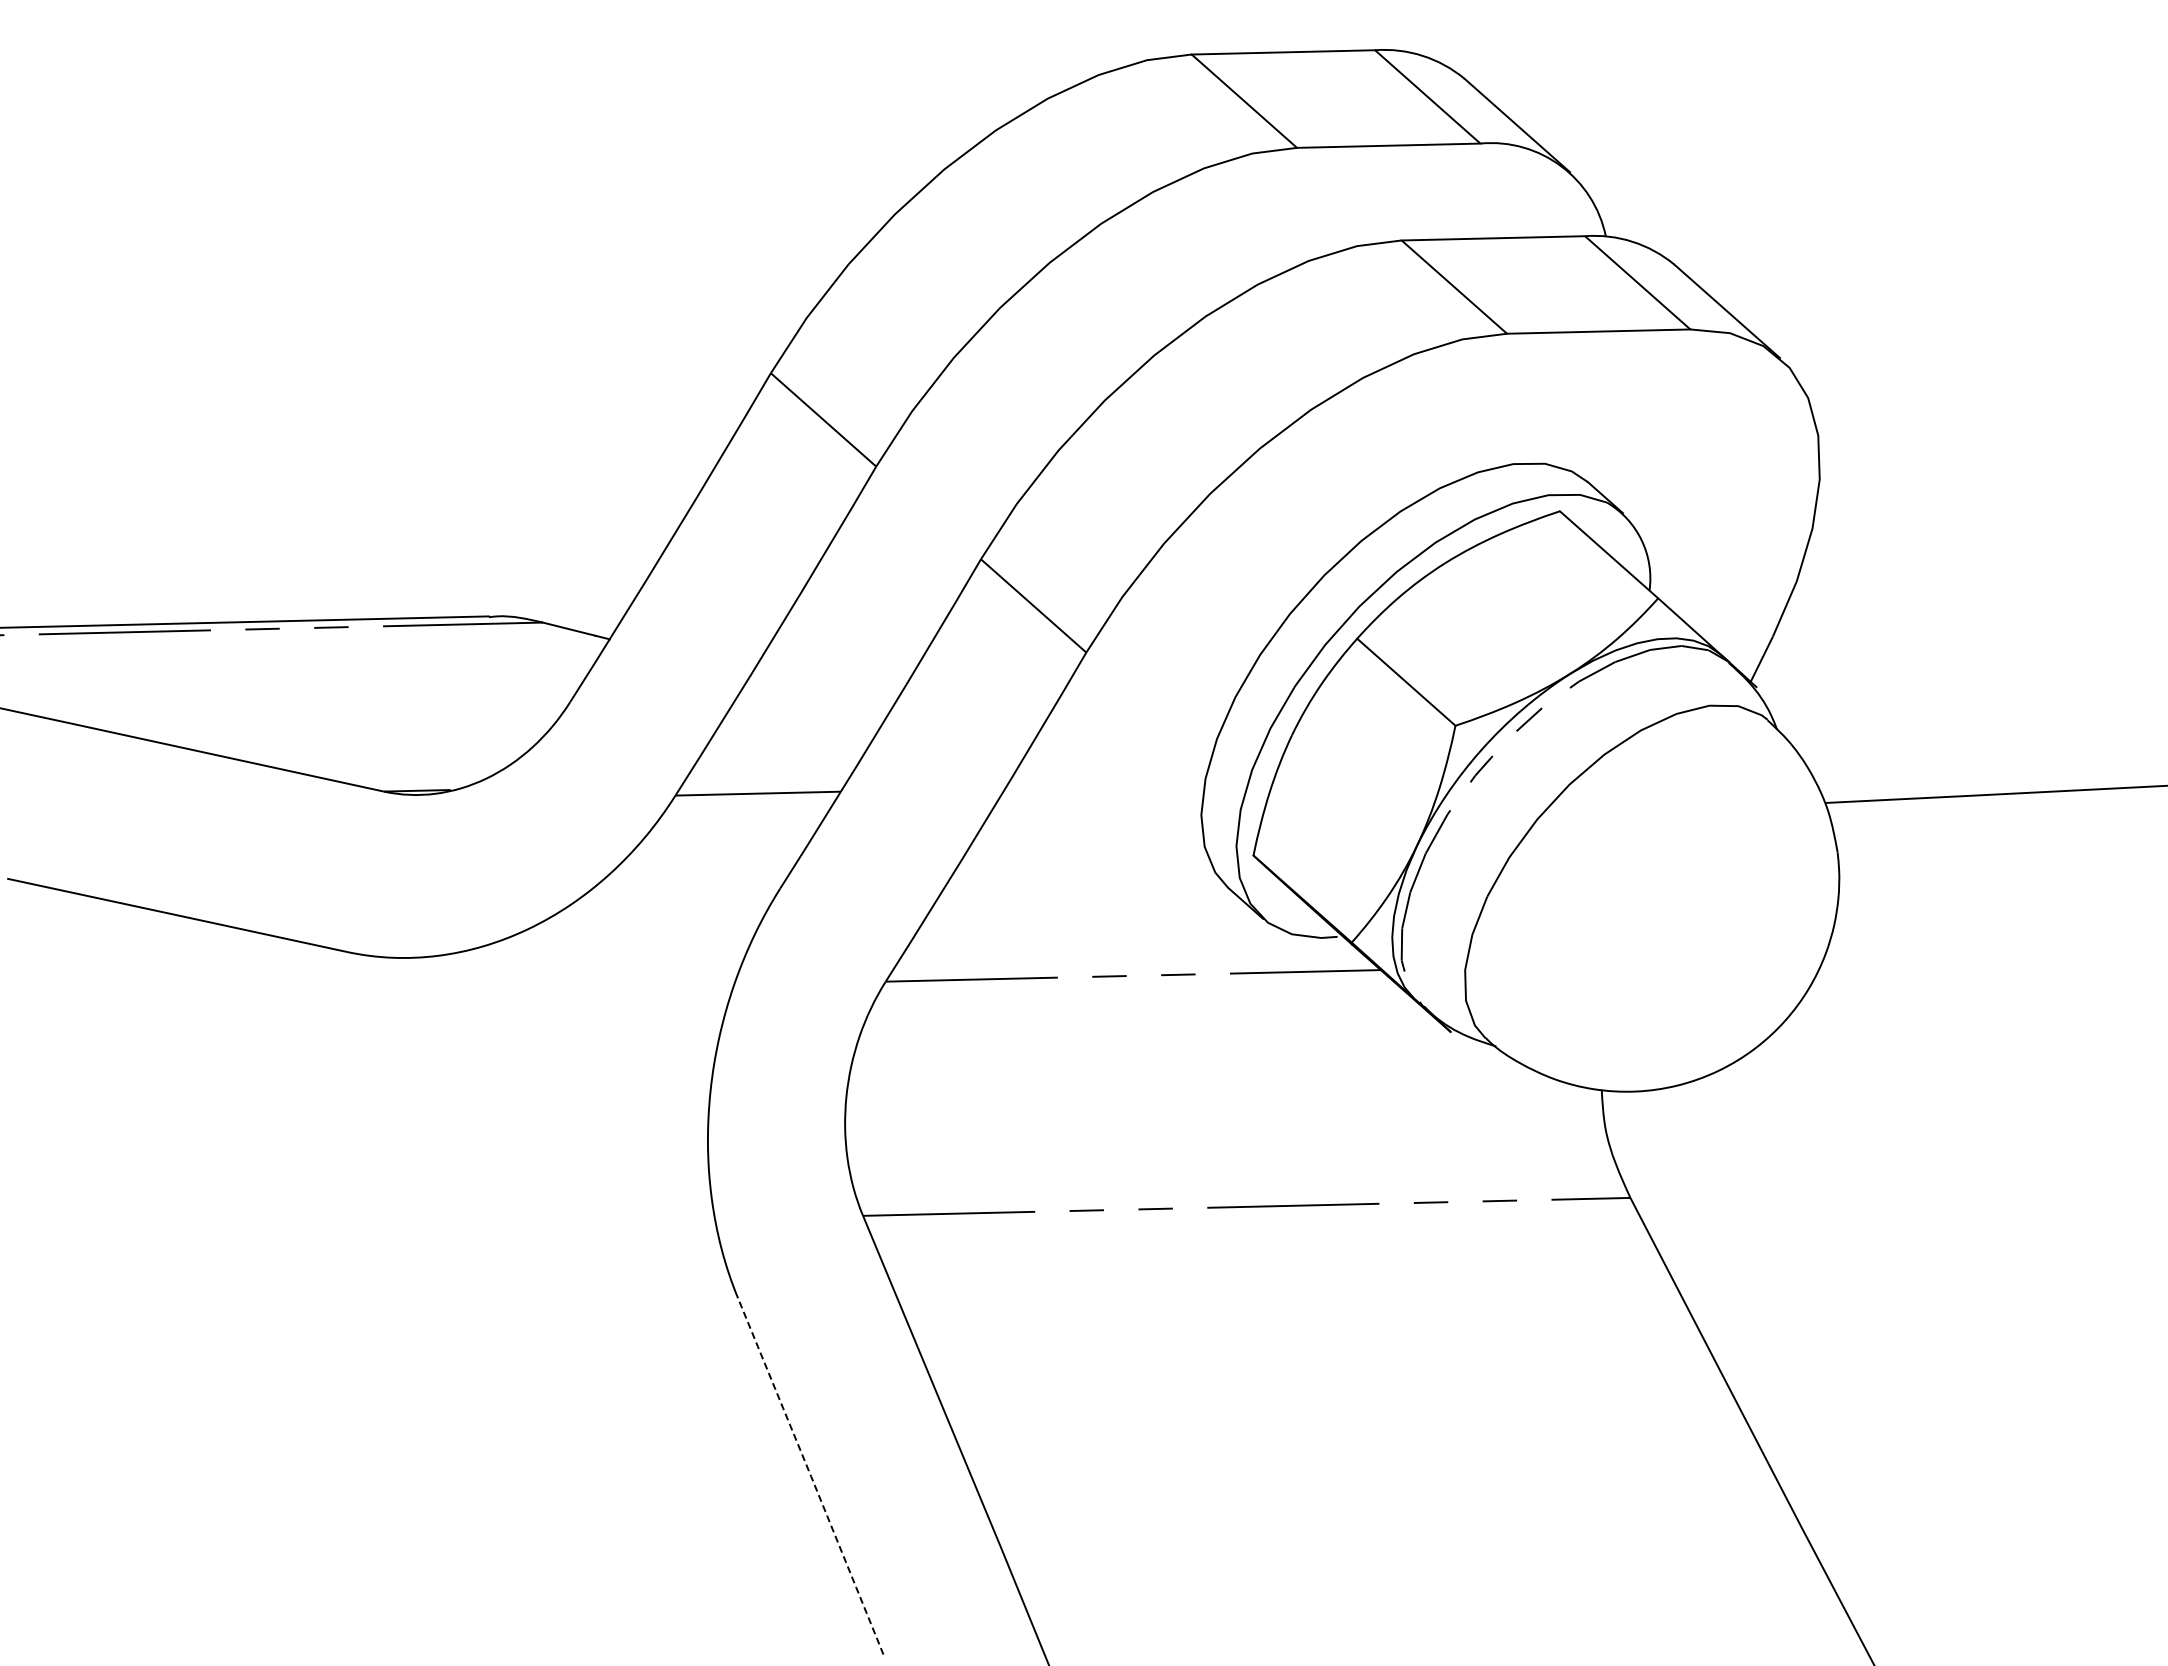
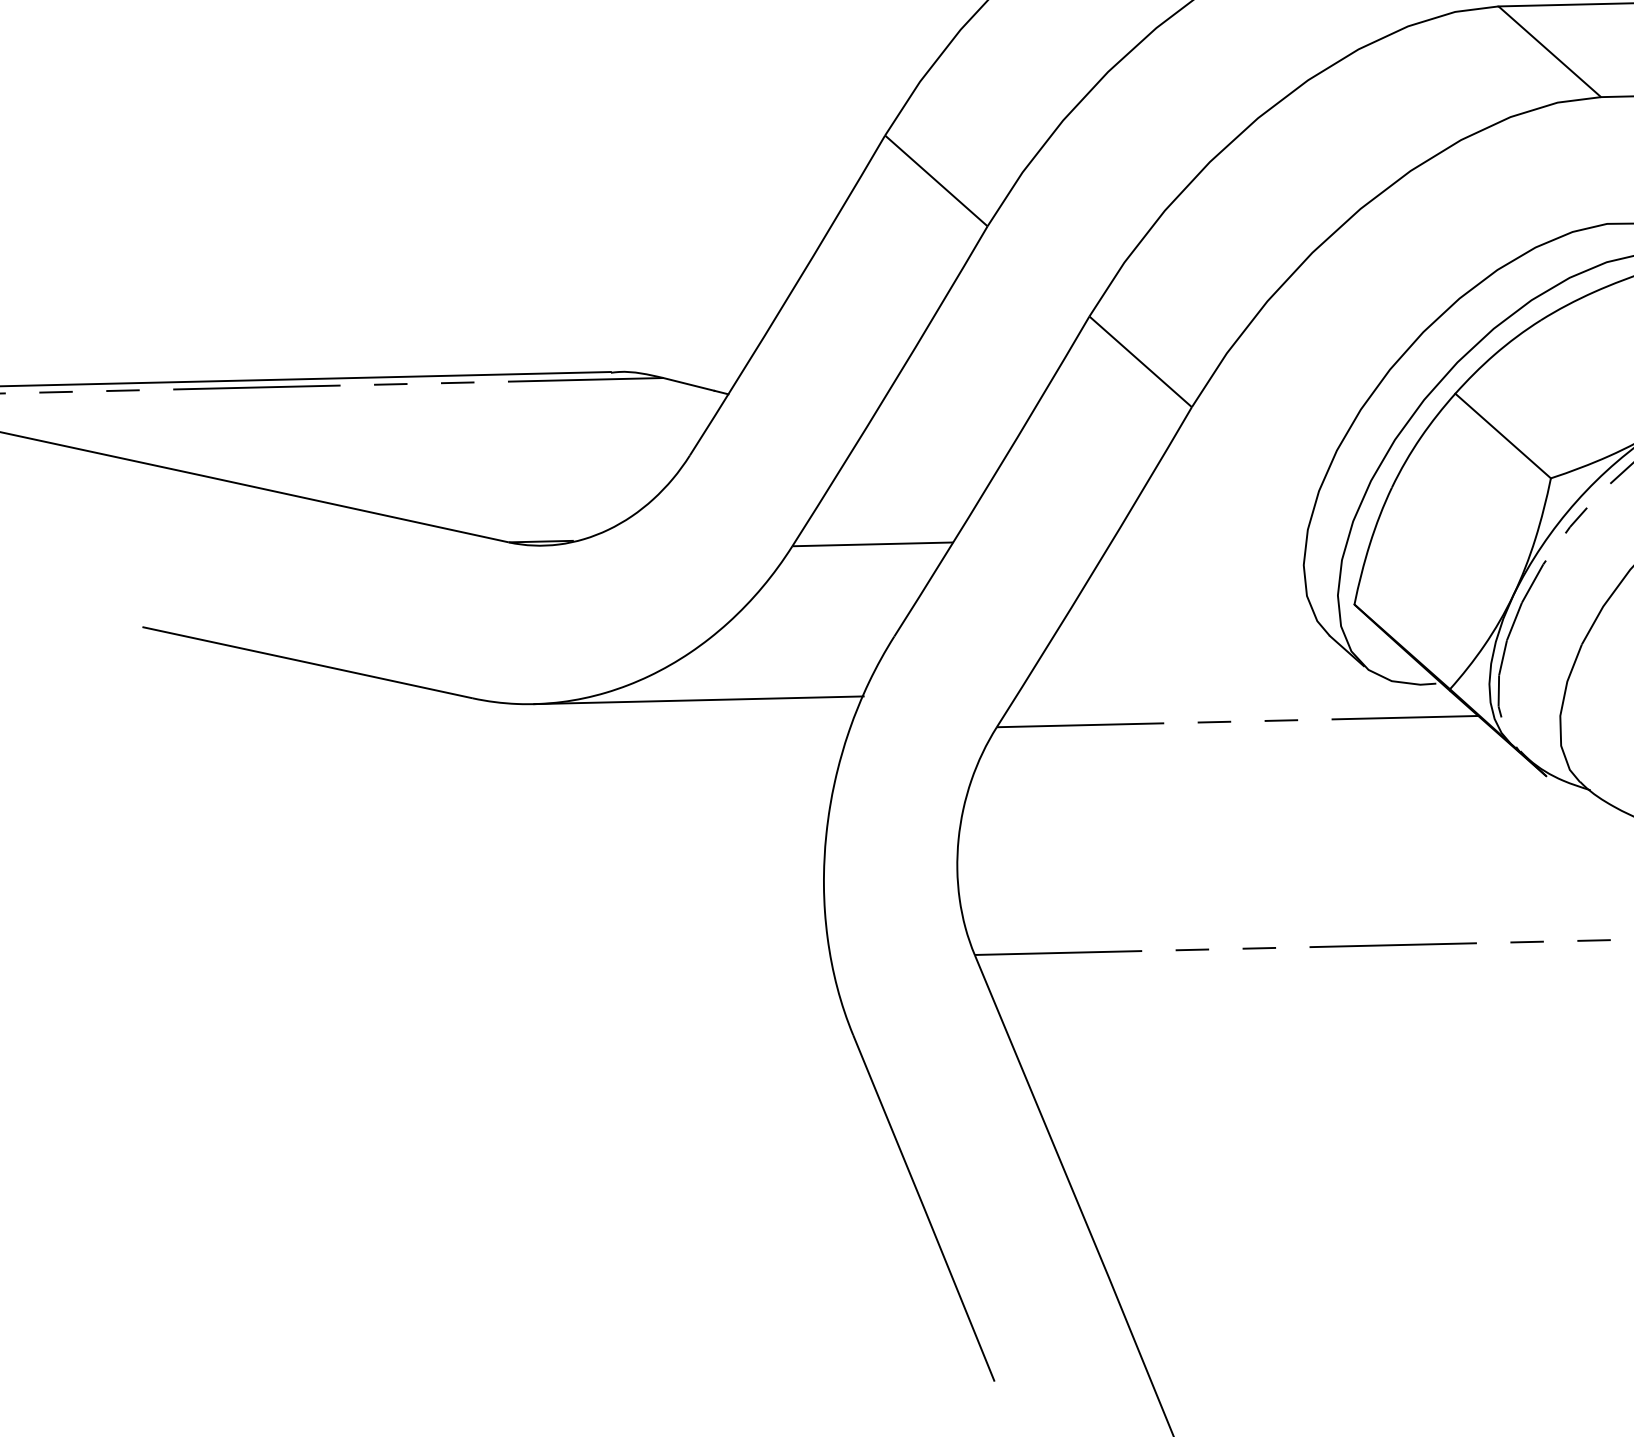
line: (579, 953) -> (699, 699), added
line: (811, 1476) -> (924, 1208), dashed -> solid

